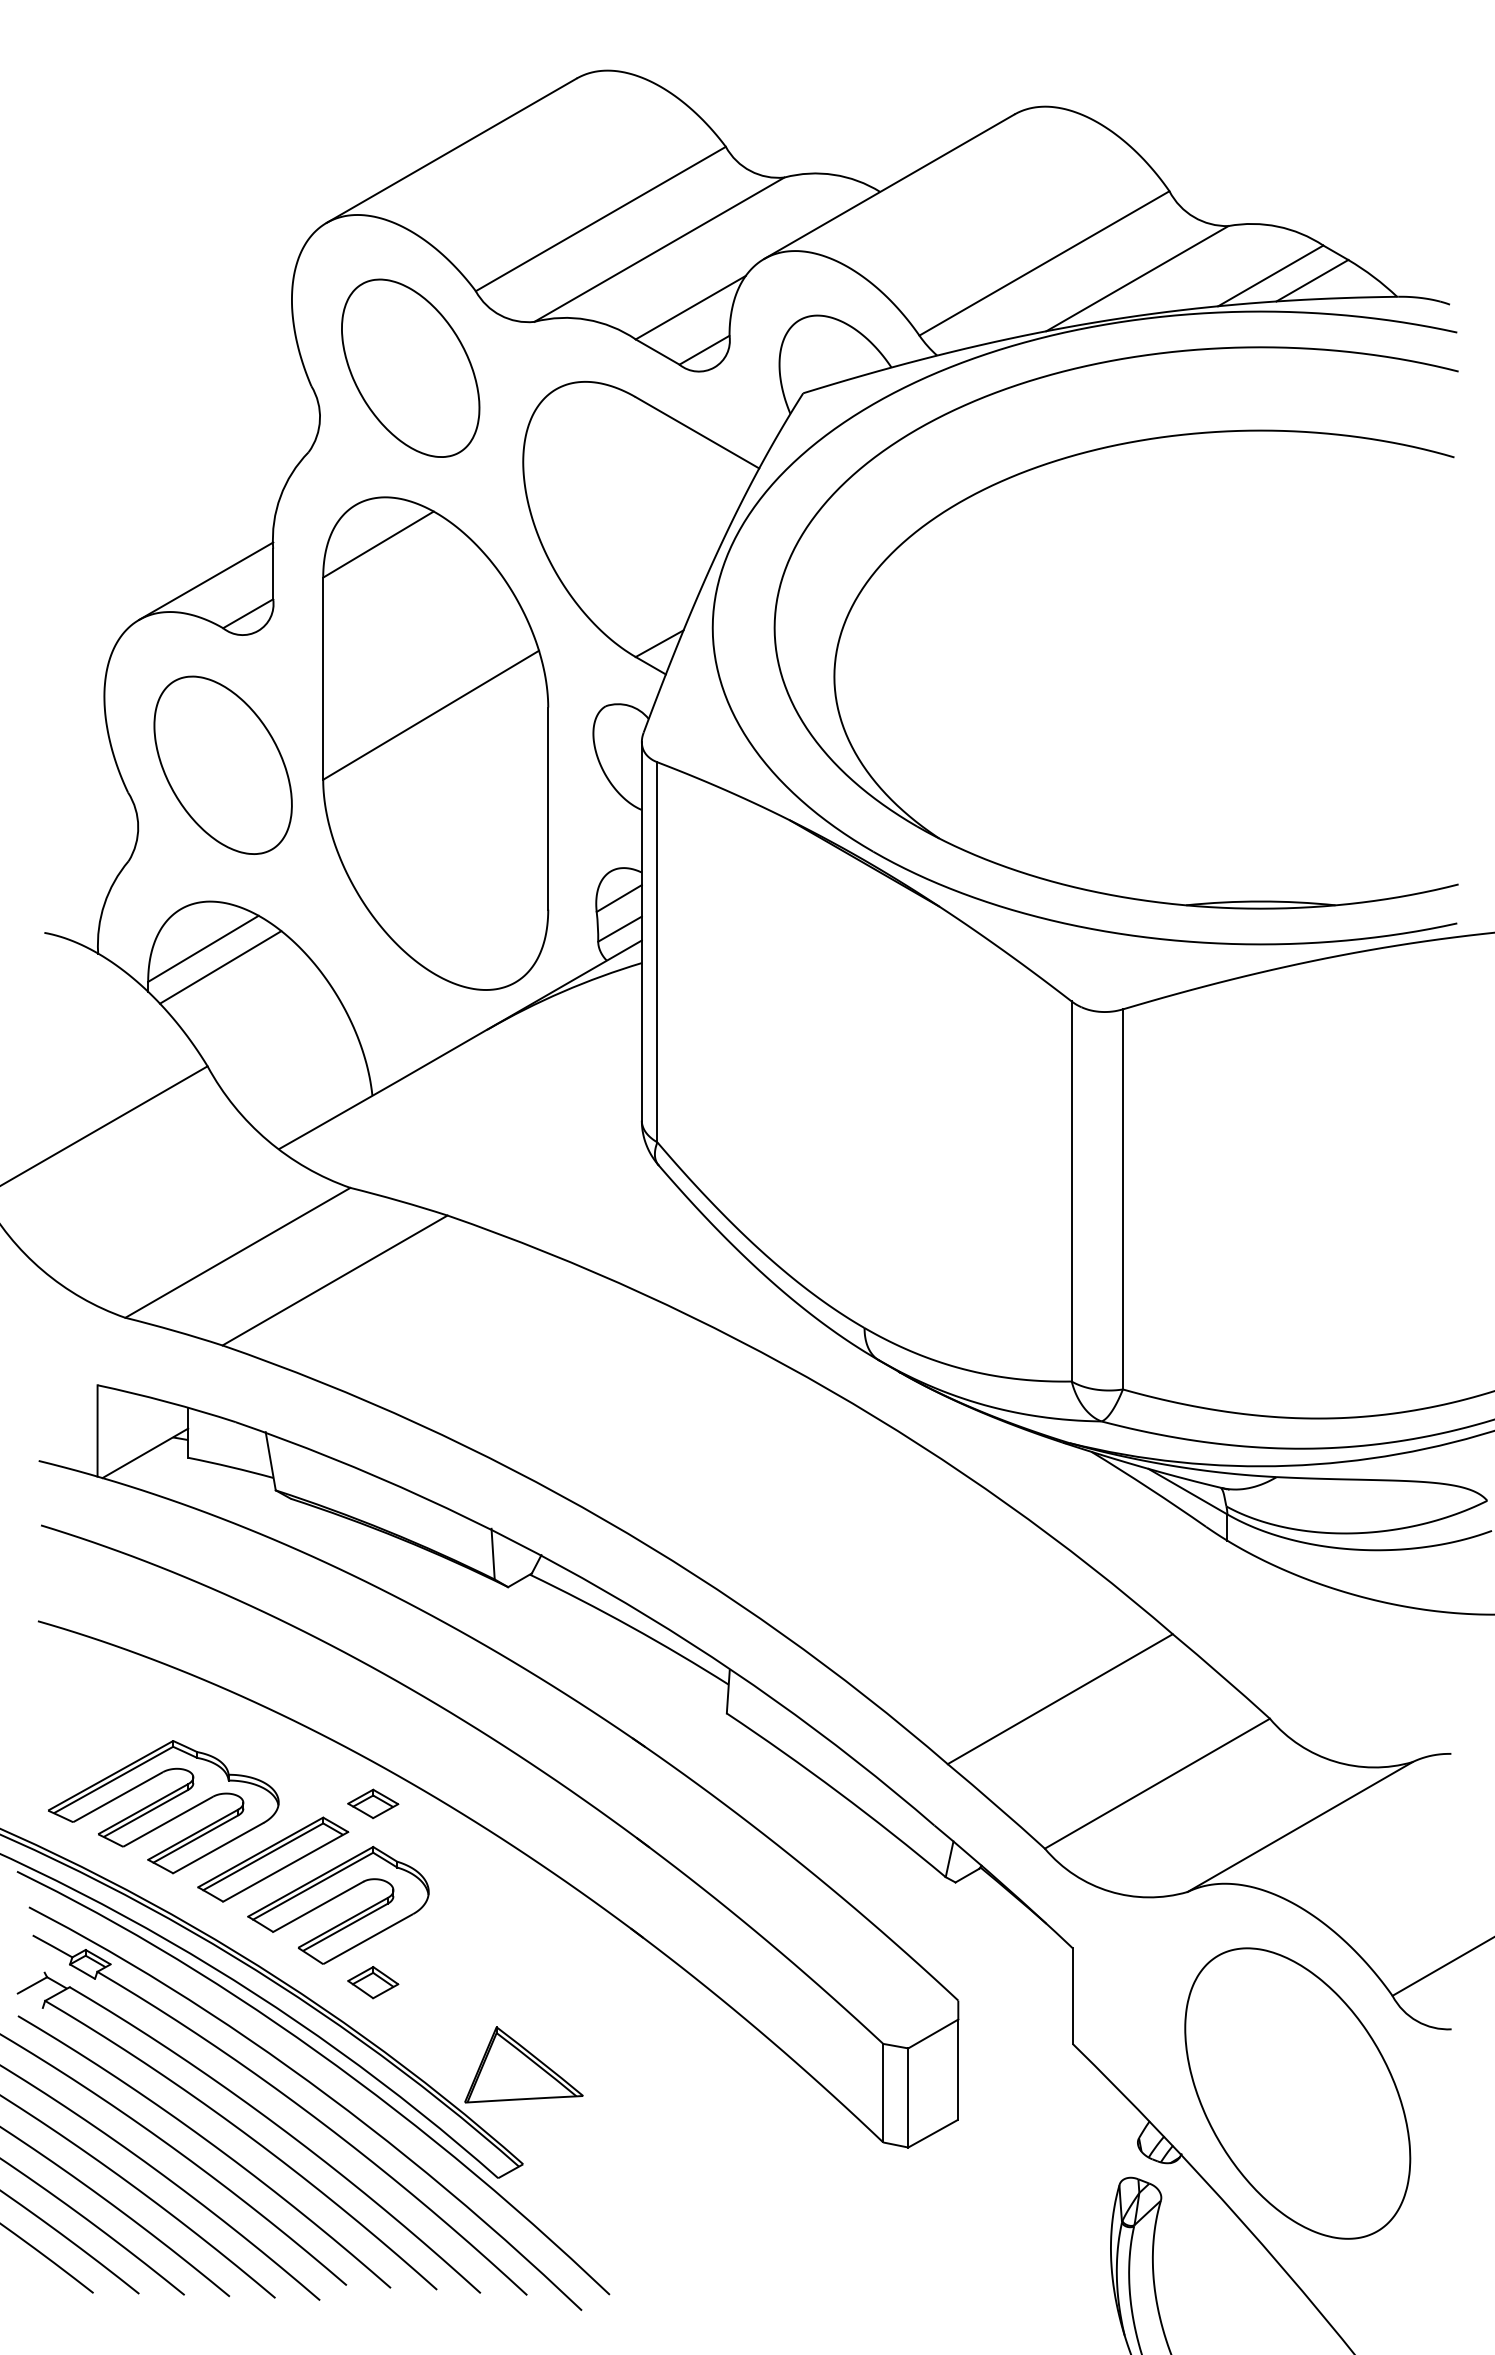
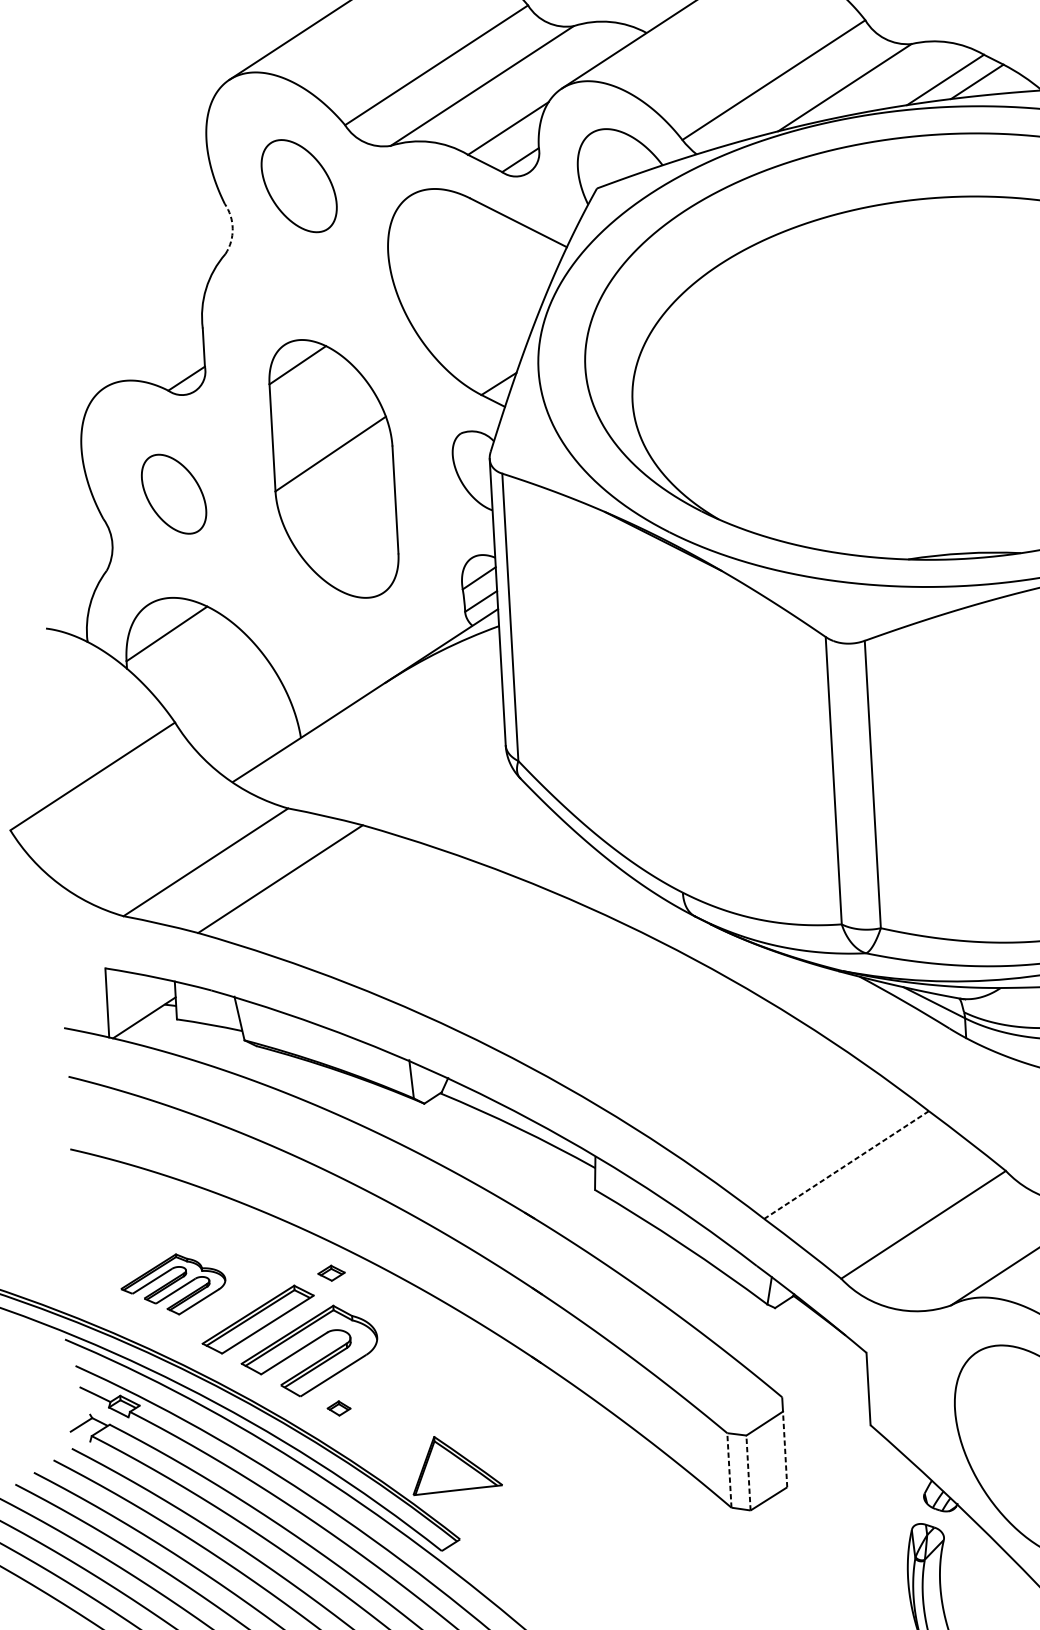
part: (410, 367) -> (298, 185), size x0.7
arc: (319, 419) -> (232, 228), solid -> dashed
line: (206, 580) -> (153, 355), removed
part: (435, 743) -> (333, 468), size x0.7
part: (222, 764) -> (173, 493), size x0.6
line: (220, 967) -> (180, 647), removed
line: (1060, 1699) -> (846, 1165), solid -> dashed
part: (373, 1803) -> (331, 1272), size x0.7
part: (163, 1807) -> (173, 1284), size x0.6
part: (373, 1982) -> (339, 1408), size x0.6
line: (958, 2069) -> (785, 1449), solid -> dashed
line: (883, 2092) -> (729, 1469), solid -> dashed
line: (908, 2097) -> (748, 1472), solid -> dashed

